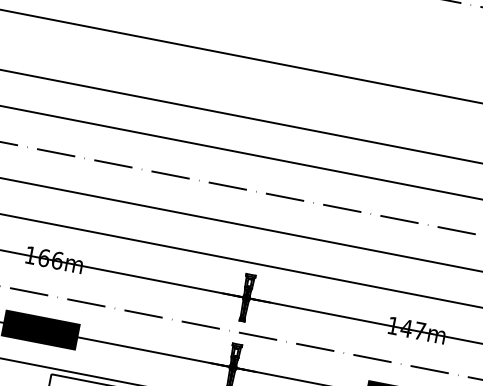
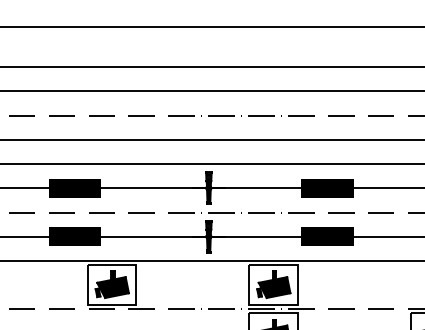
fill: (53, 260) -> (74, 188), added
fill: (416, 331) -> (327, 188), added

